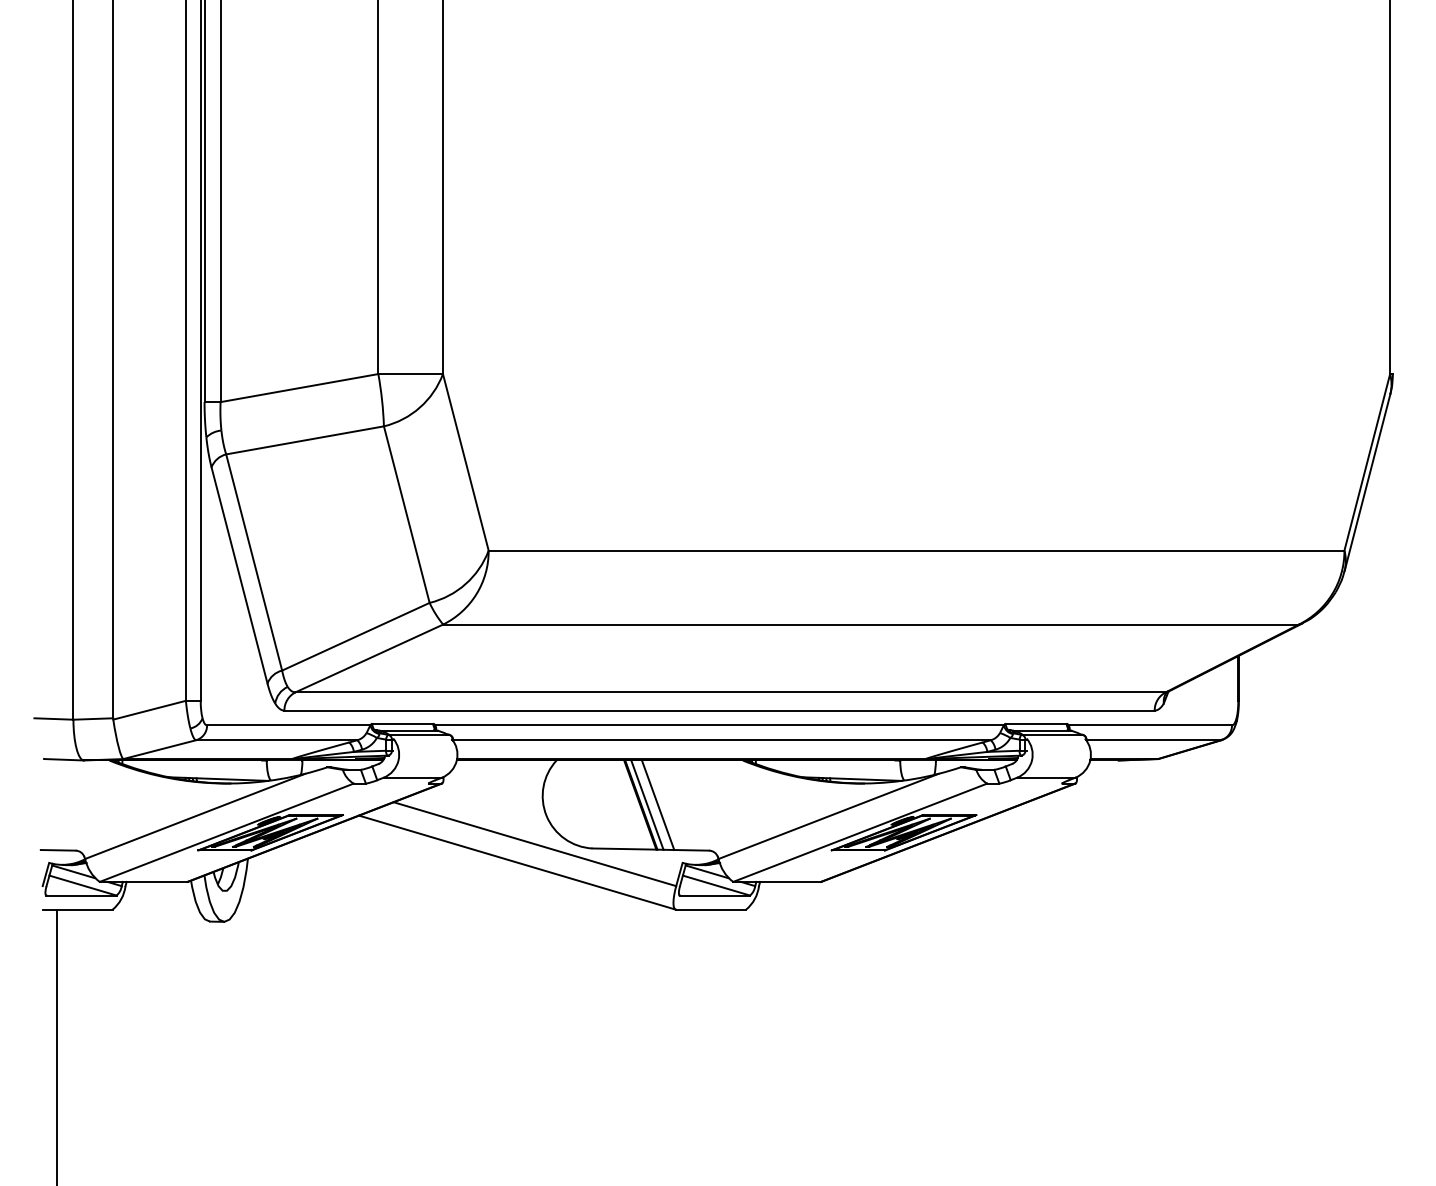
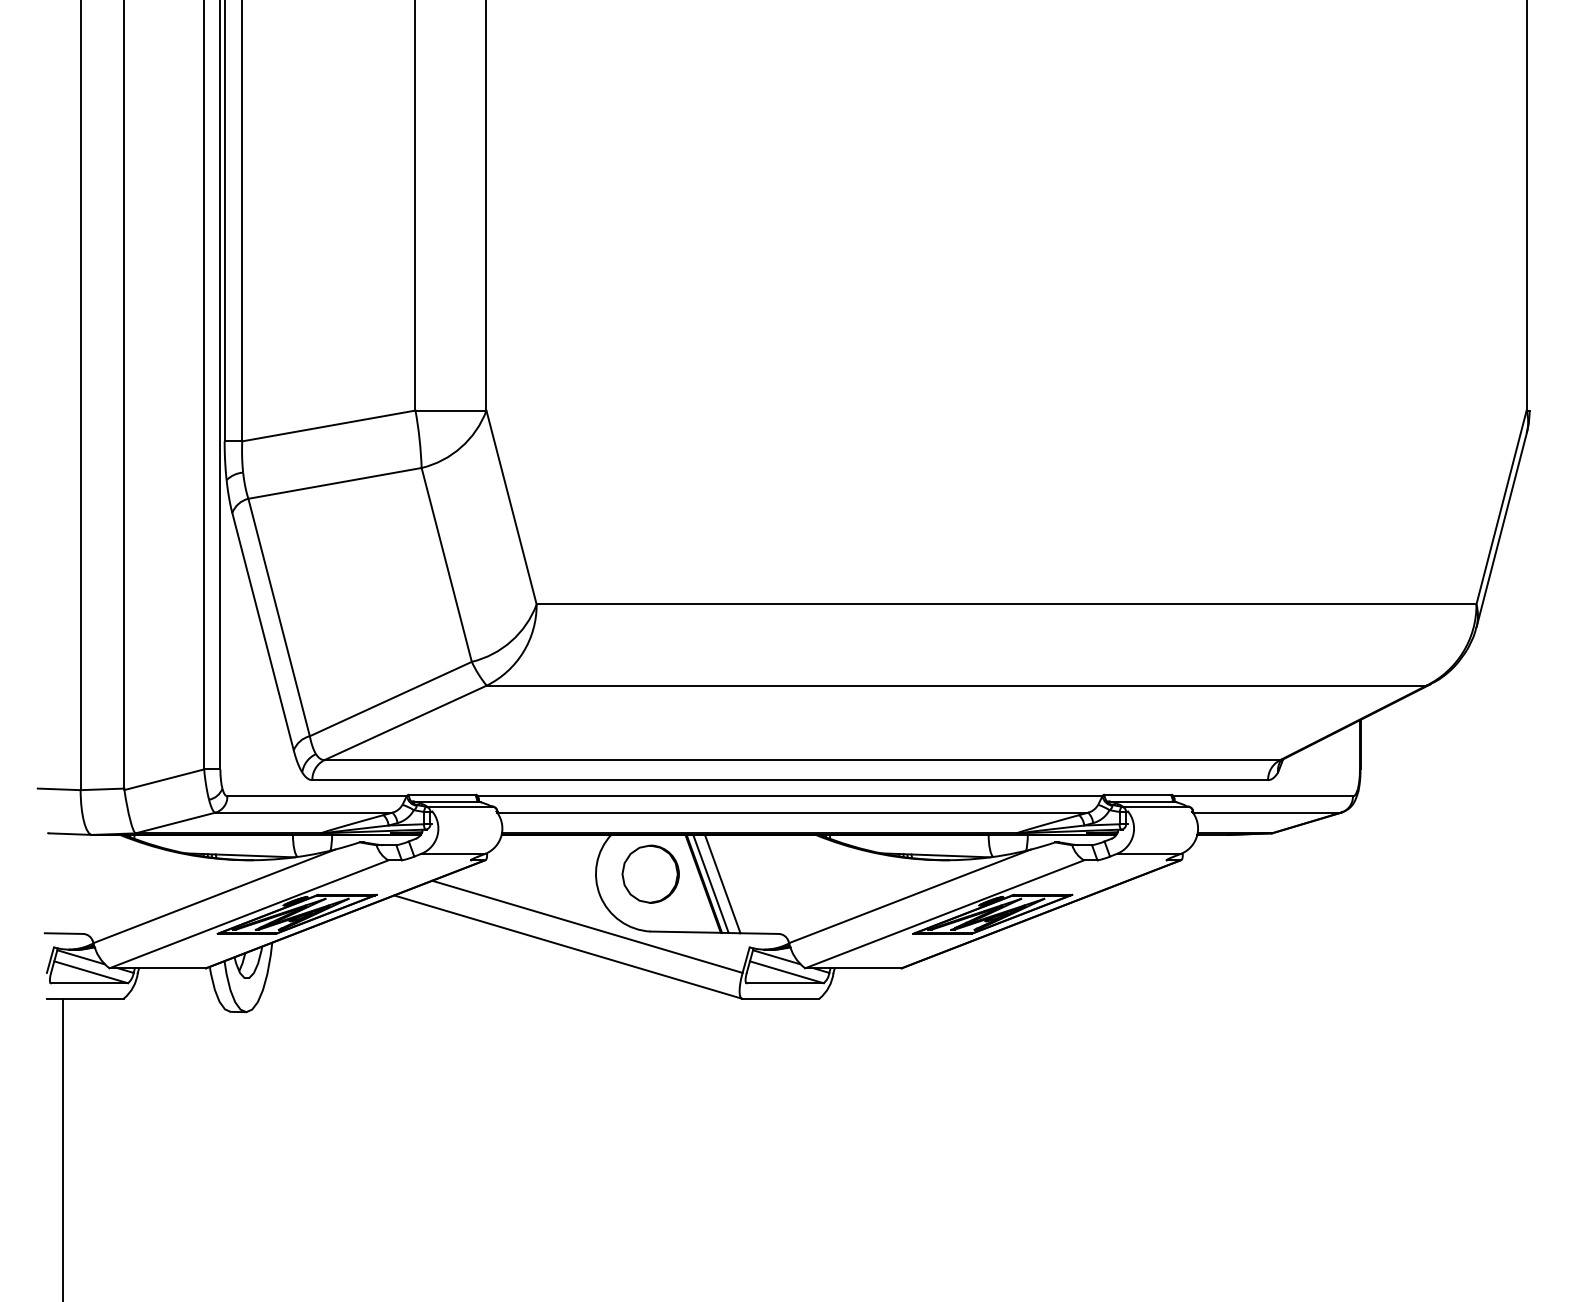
part: (592, 796) -> (650, 874), added

